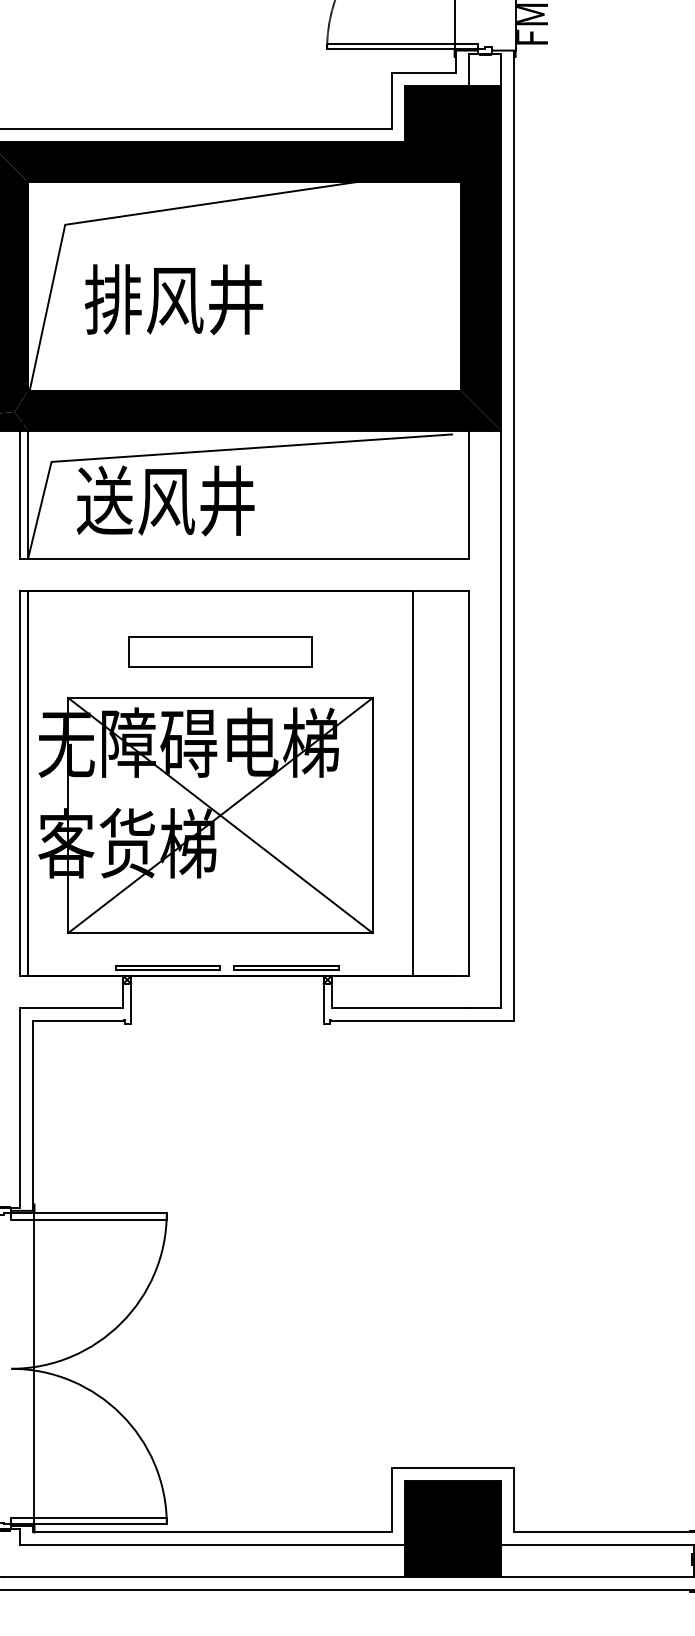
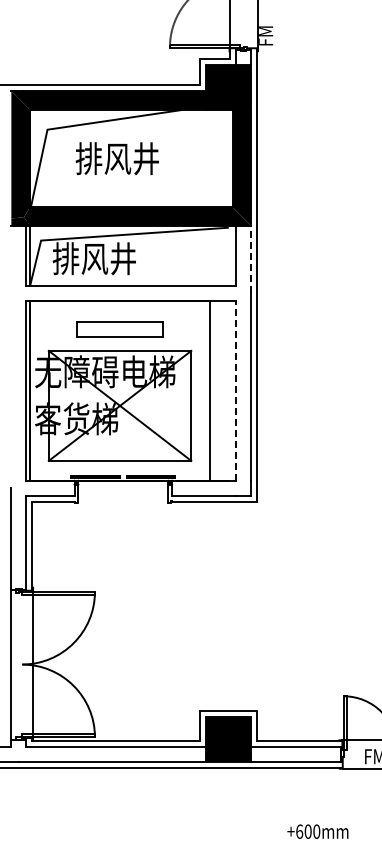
text: (172, 299) -> (116, 158), moved
text: (103, 500) -> (65, 258), 送风井 -> 排风井
line: (501, 502) -> (251, 259), solid -> dashed
line: (469, 782) -> (236, 390), solid -> dashed

